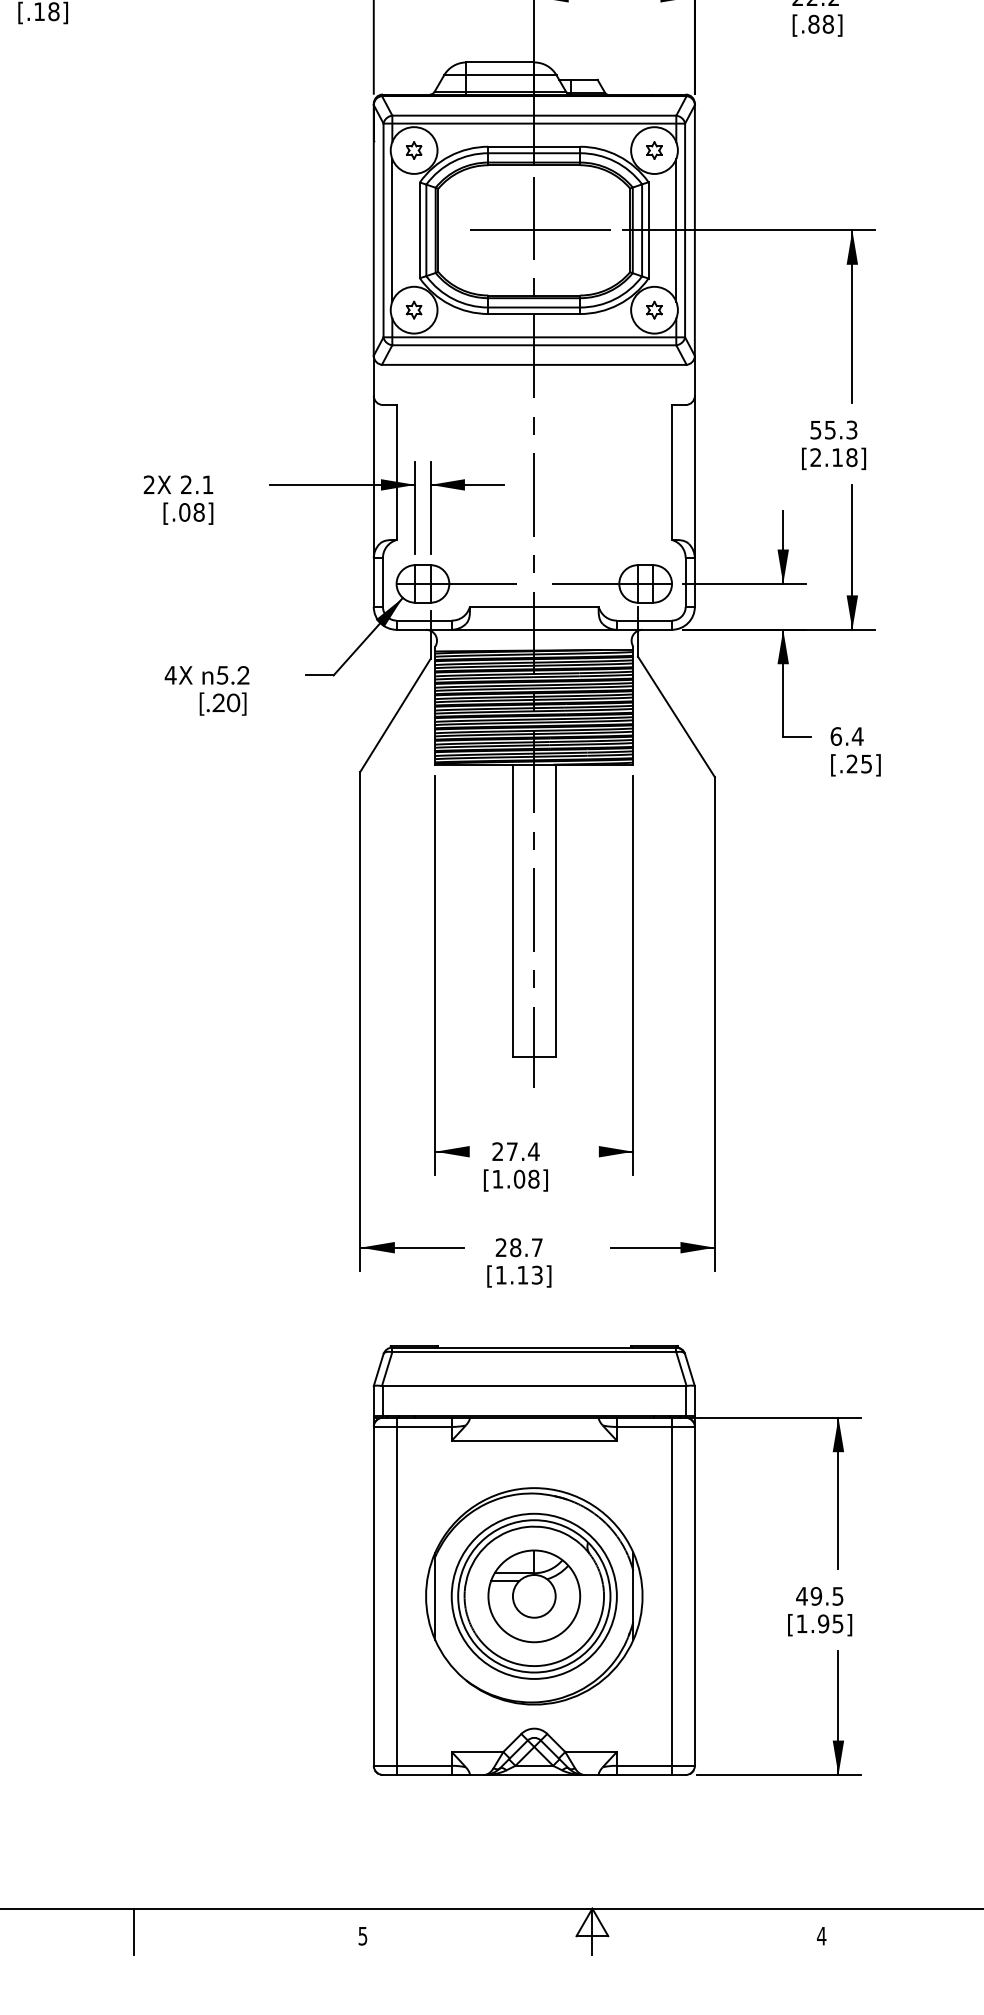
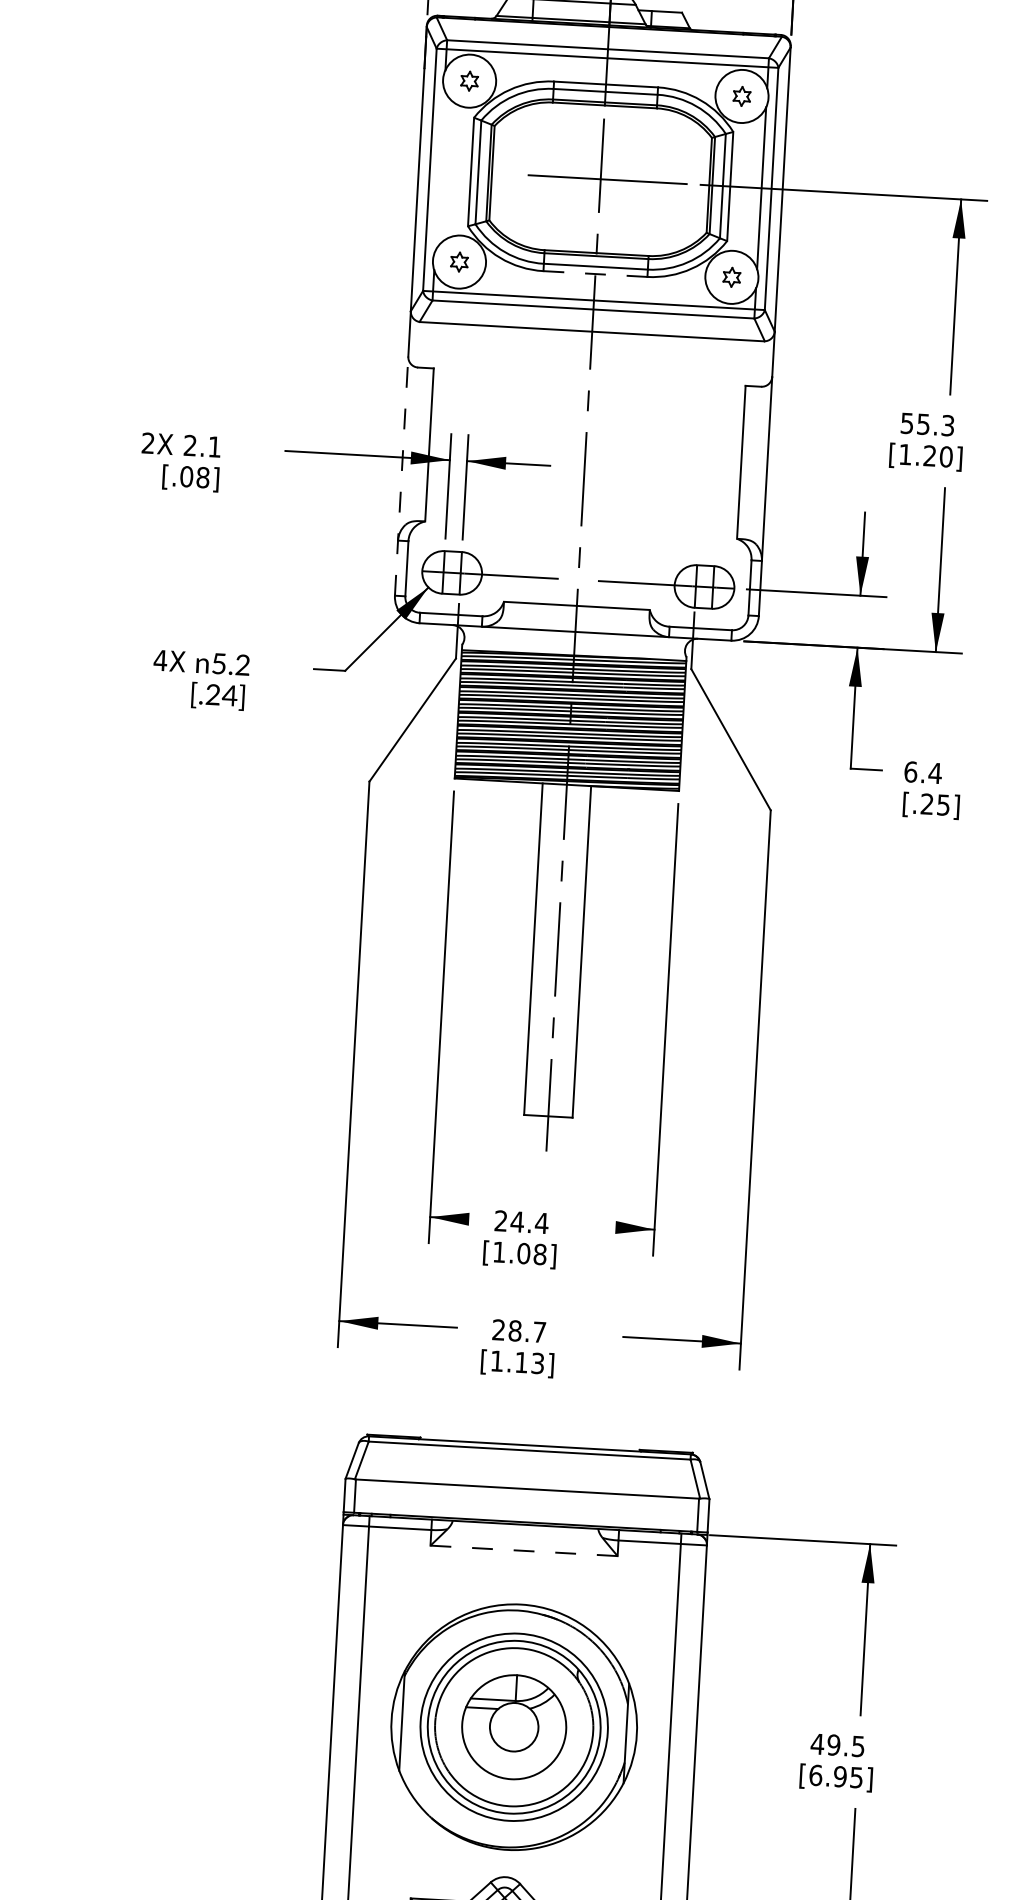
line: (392, 229) -> (440, 169), removed
line: (534, 314) -> (595, 274), solid -> dashed
text: (833, 457) -> (925, 455), [2.18] -> [1.20]
line: (373, 501) -> (401, 476), solid -> dashed
text: (233, 702) -> (229, 695), [.20] -> [.24]
text: (512, 1151) -> (517, 1221), 27.4 -> 24.4
line: (534, 1440) -> (524, 1550), solid -> dashed
text: (801, 1623) -> (815, 1774), [1.95] -> [6.95]

